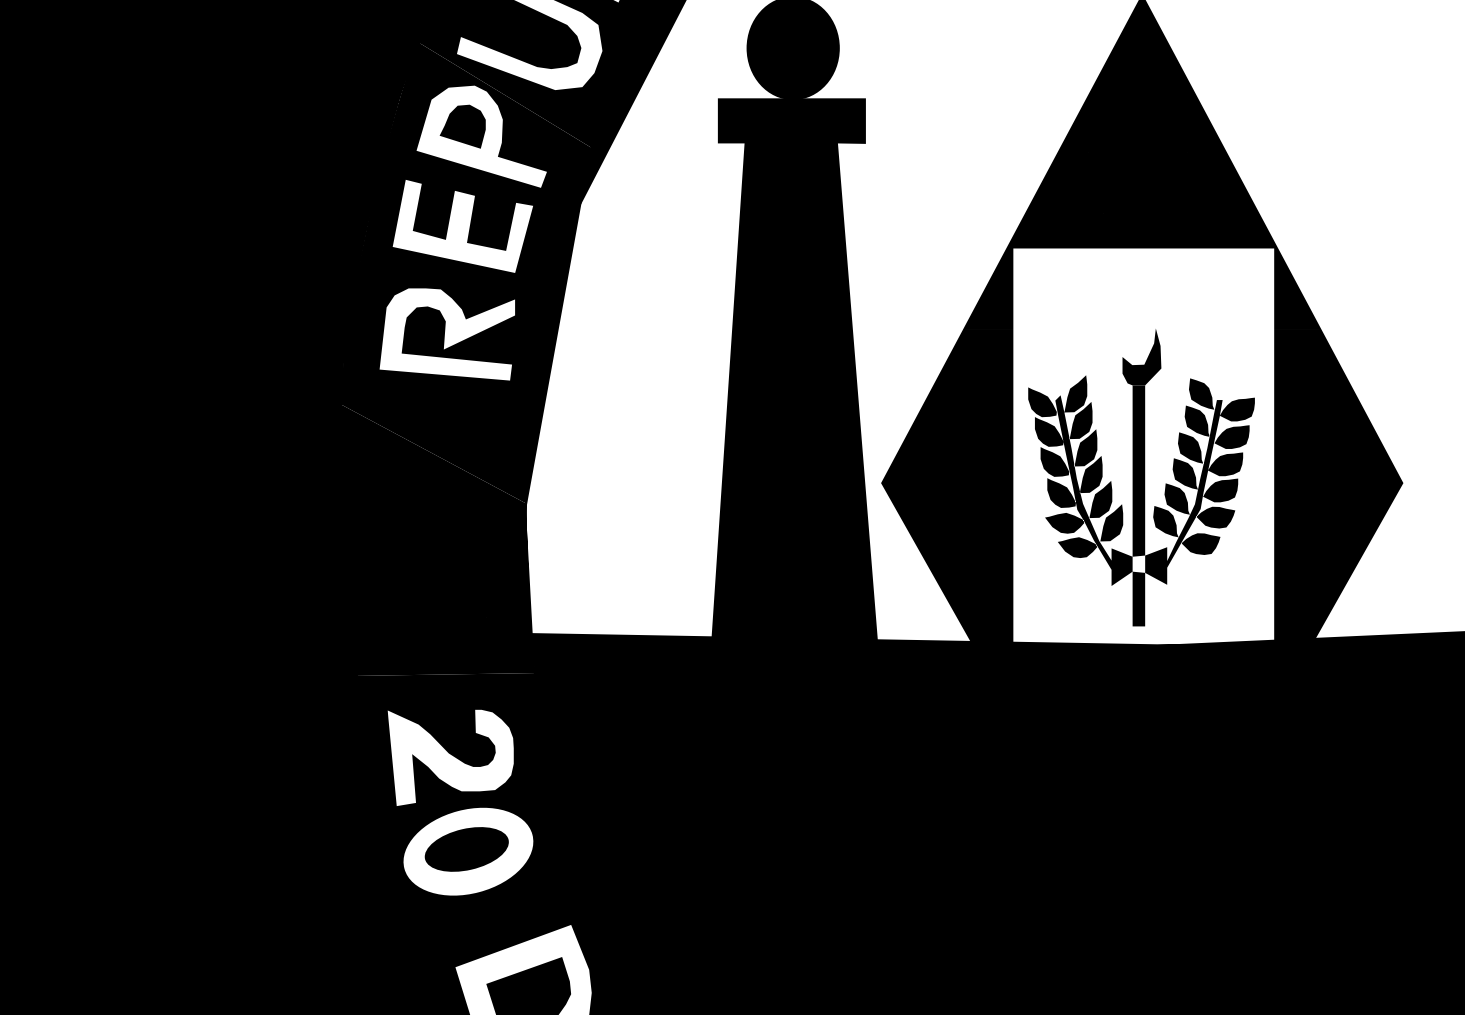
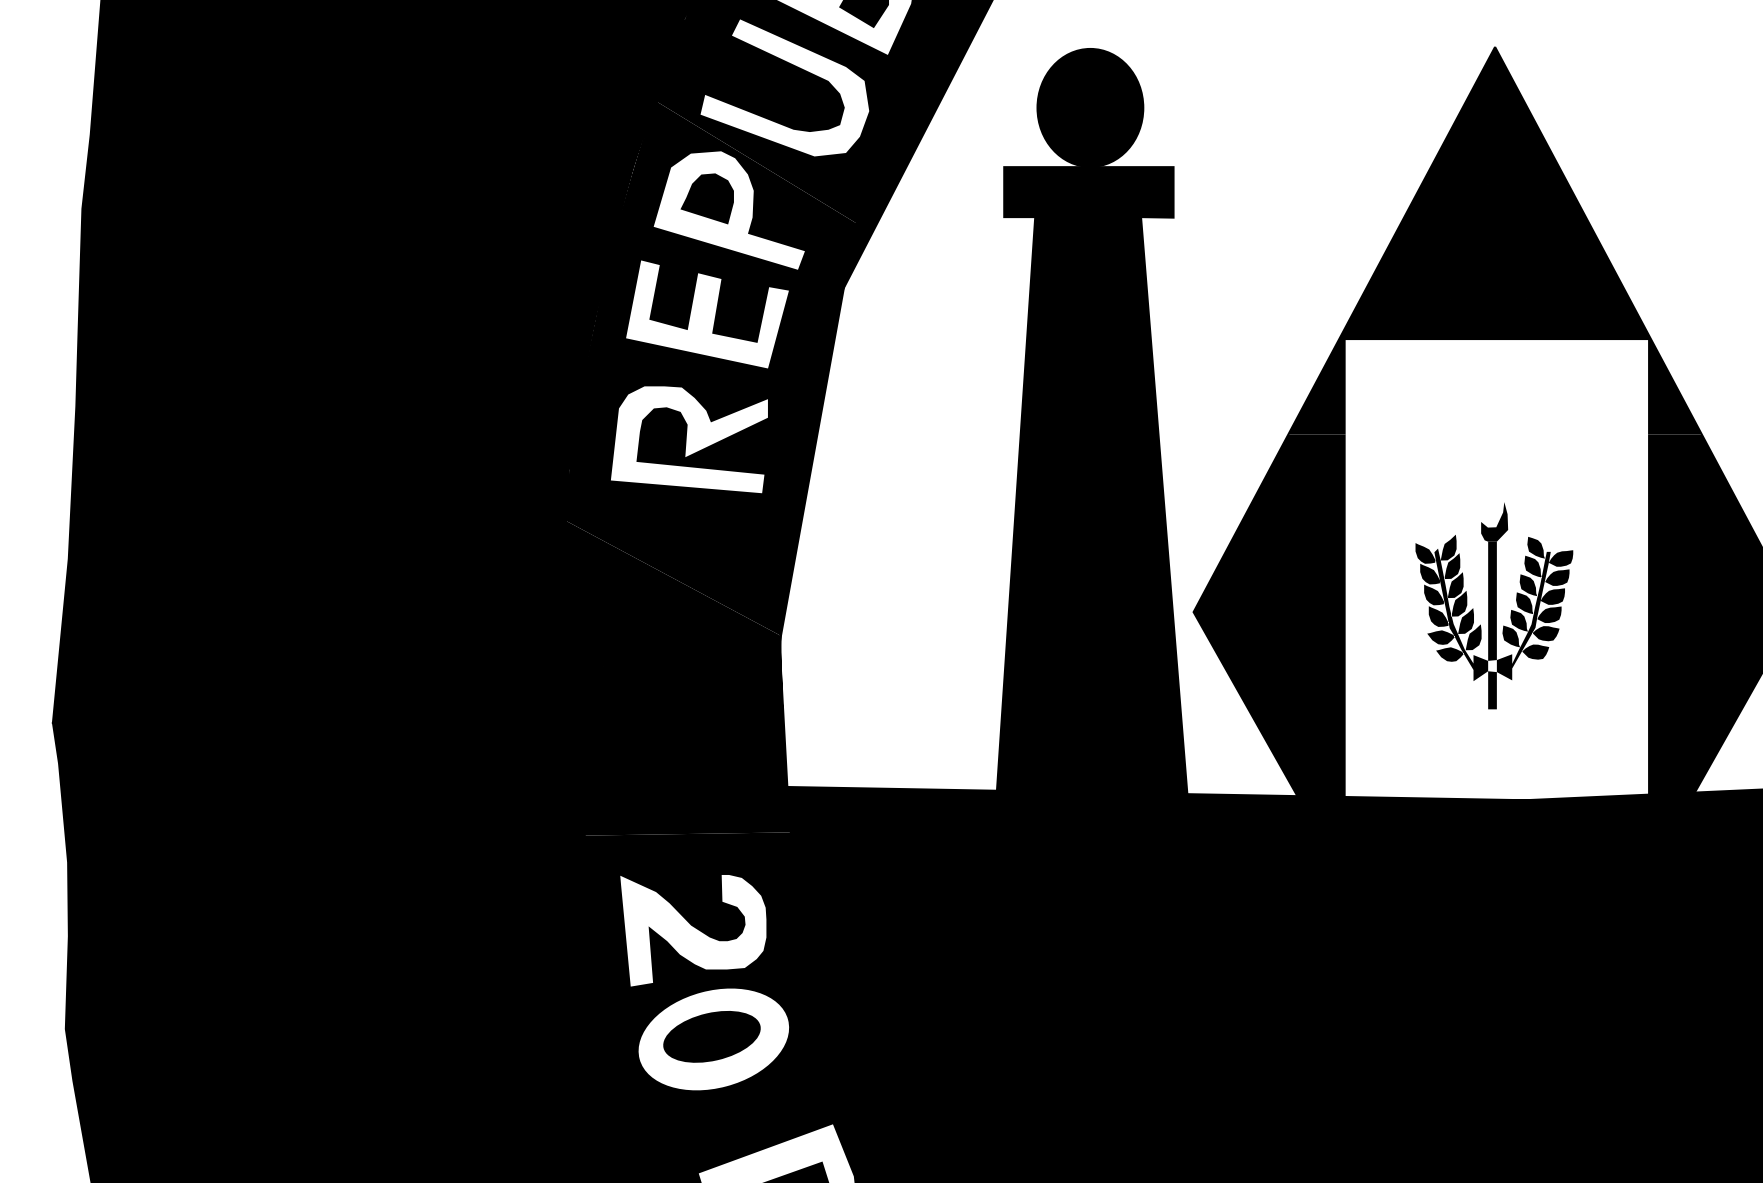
part: (1141, 477) -> (1494, 605), size x0.6

